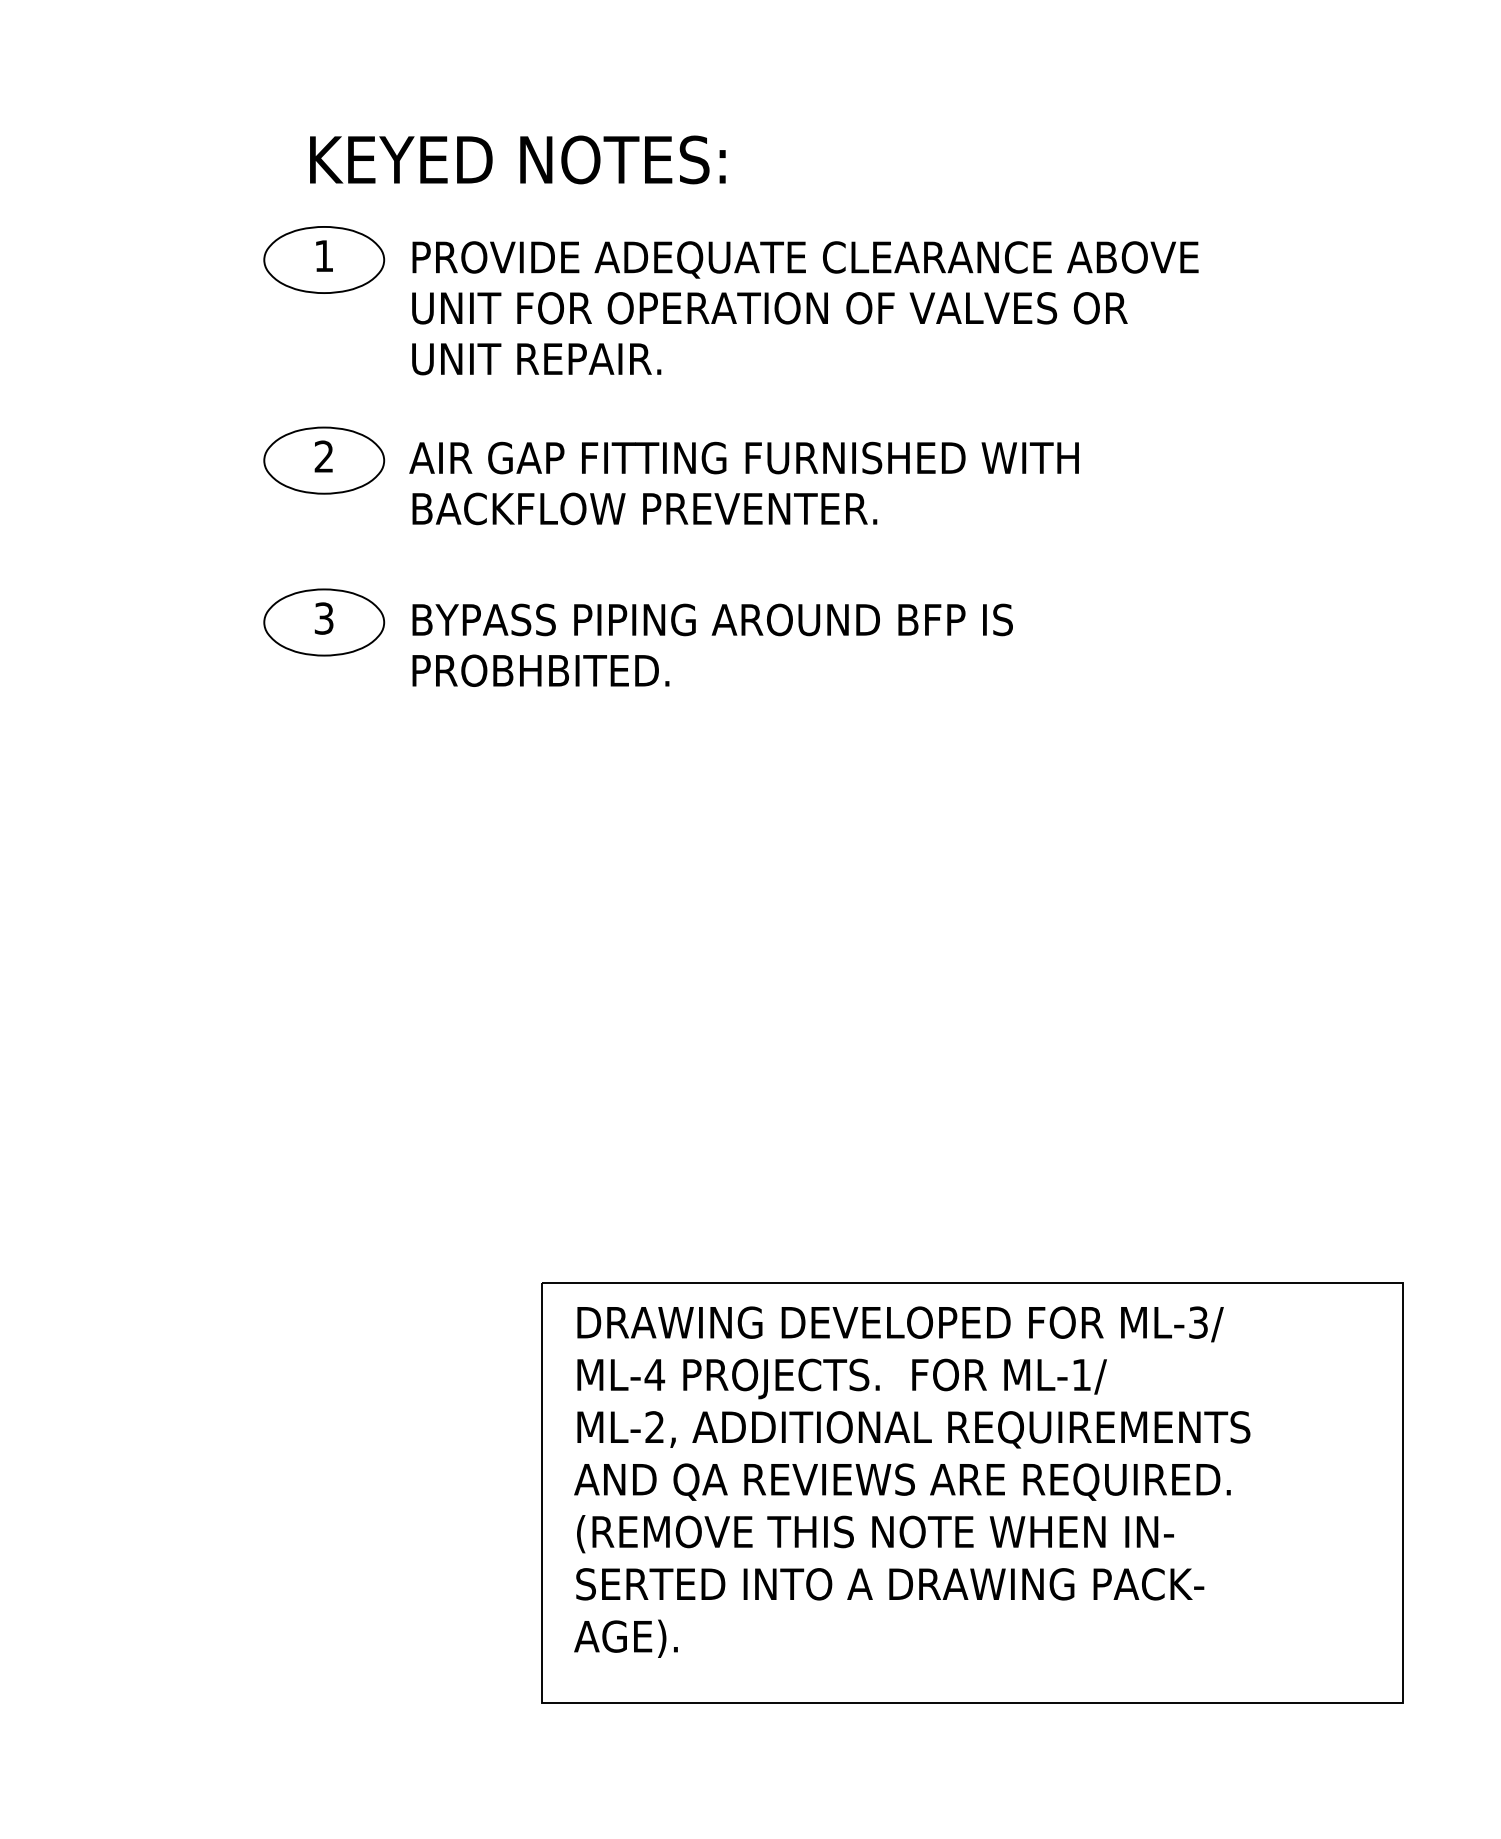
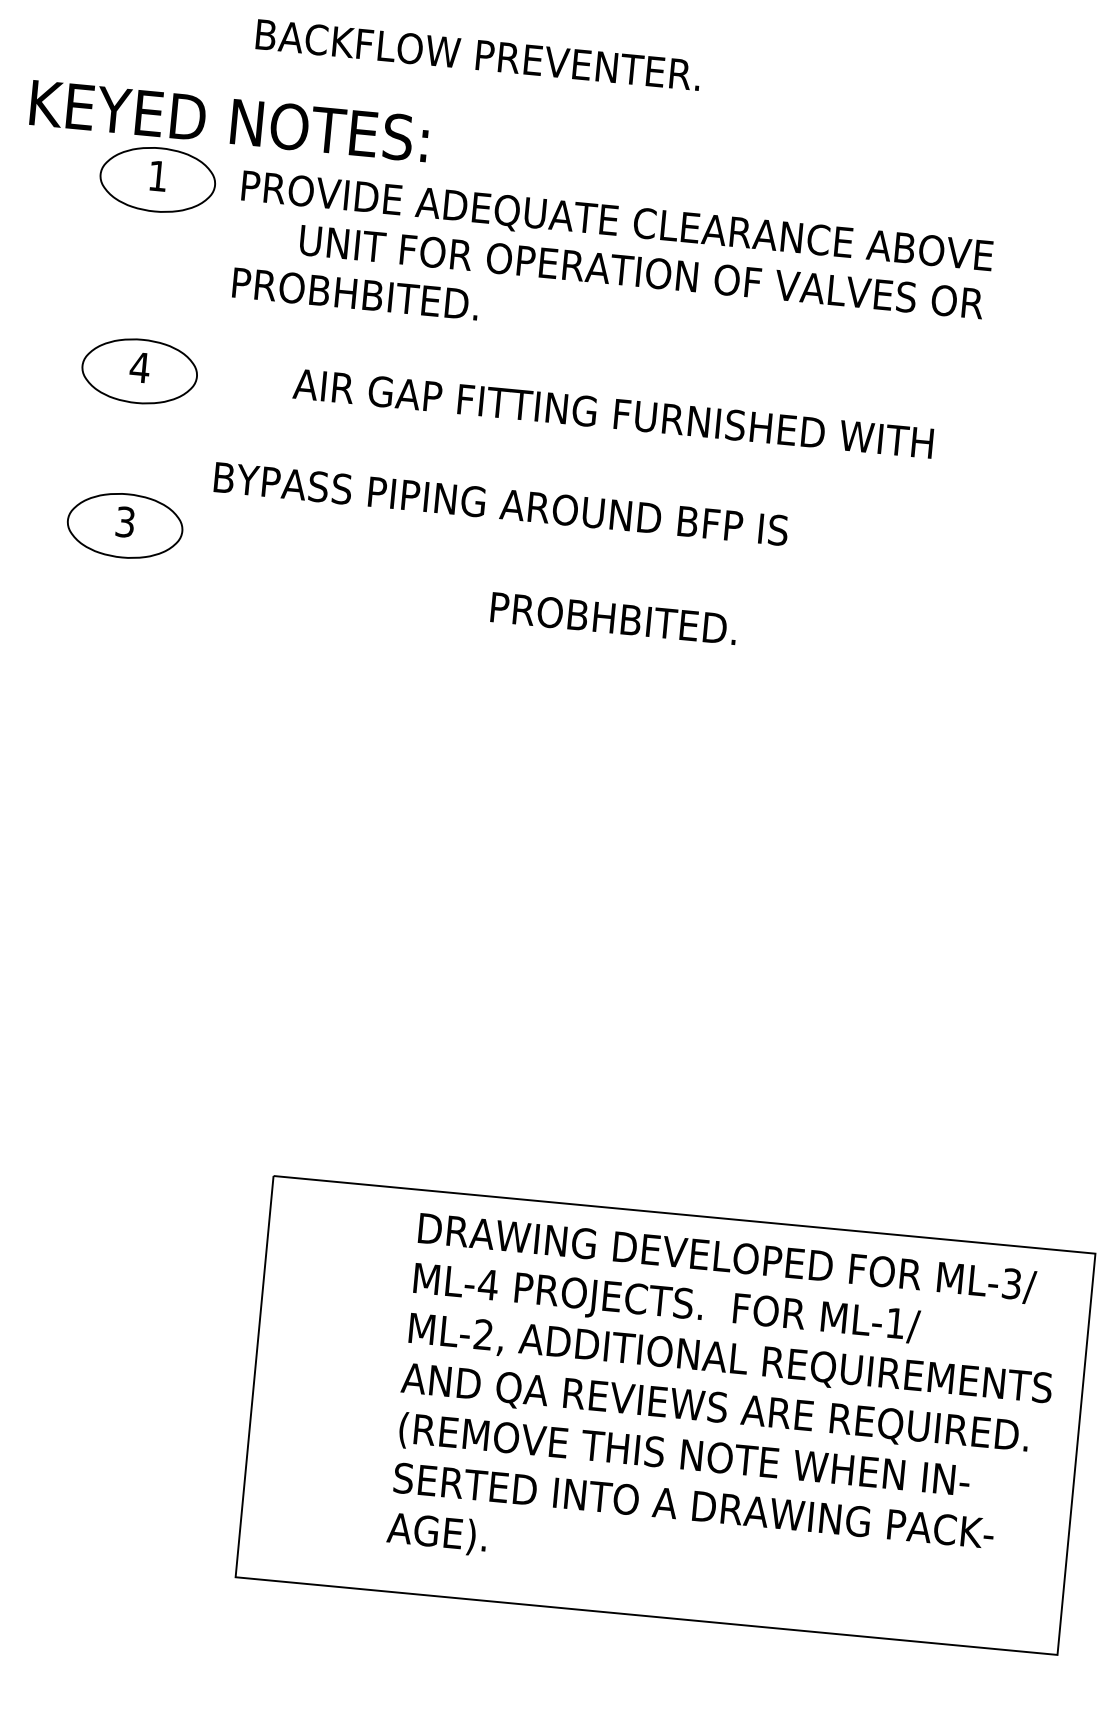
text: (517, 159) -> (229, 120), moved
text: (769, 308) -> (641, 272), moved
text: (540, 358) -> (355, 293), UNIT REPAIR. -> PROBHBITED.
text: (323, 456) -> (139, 367), 2 -> 4
text: (743, 457) -> (612, 413), moved
text: (644, 508) -> (478, 54), moved
text: (712, 619) -> (501, 503), moved
text: (540, 670) -> (613, 618), moved
text: (912, 1481) -> (724, 1409), moved

